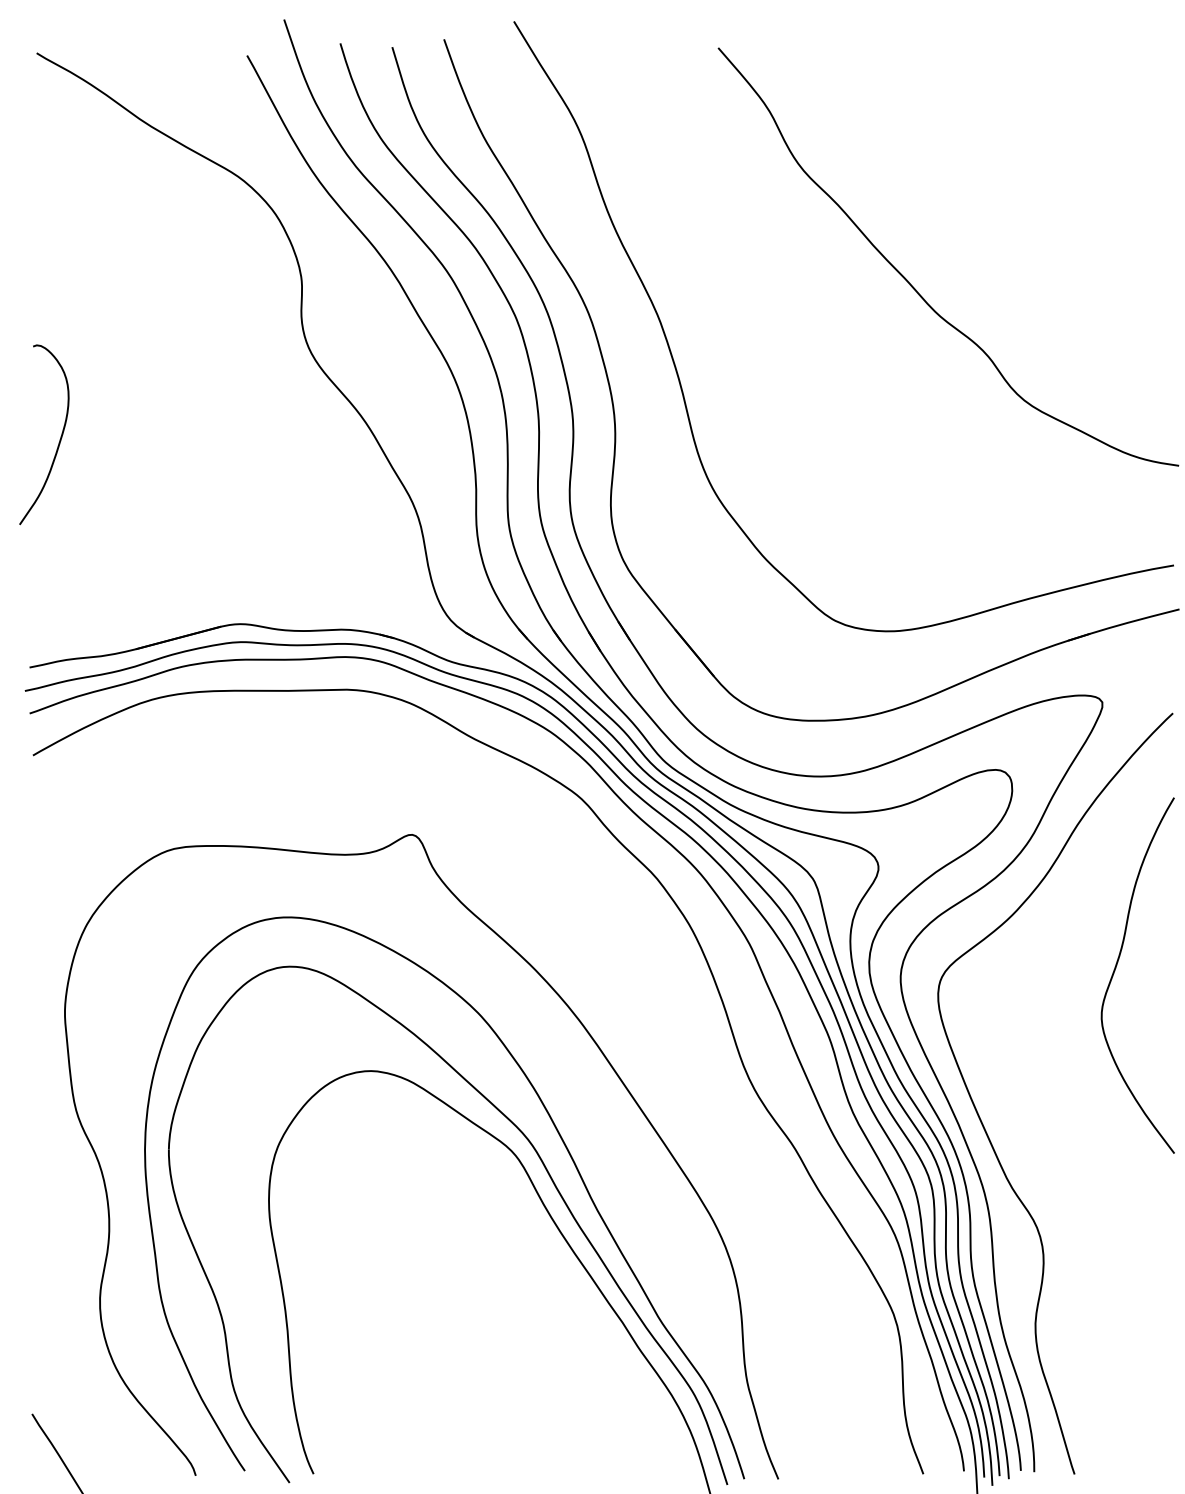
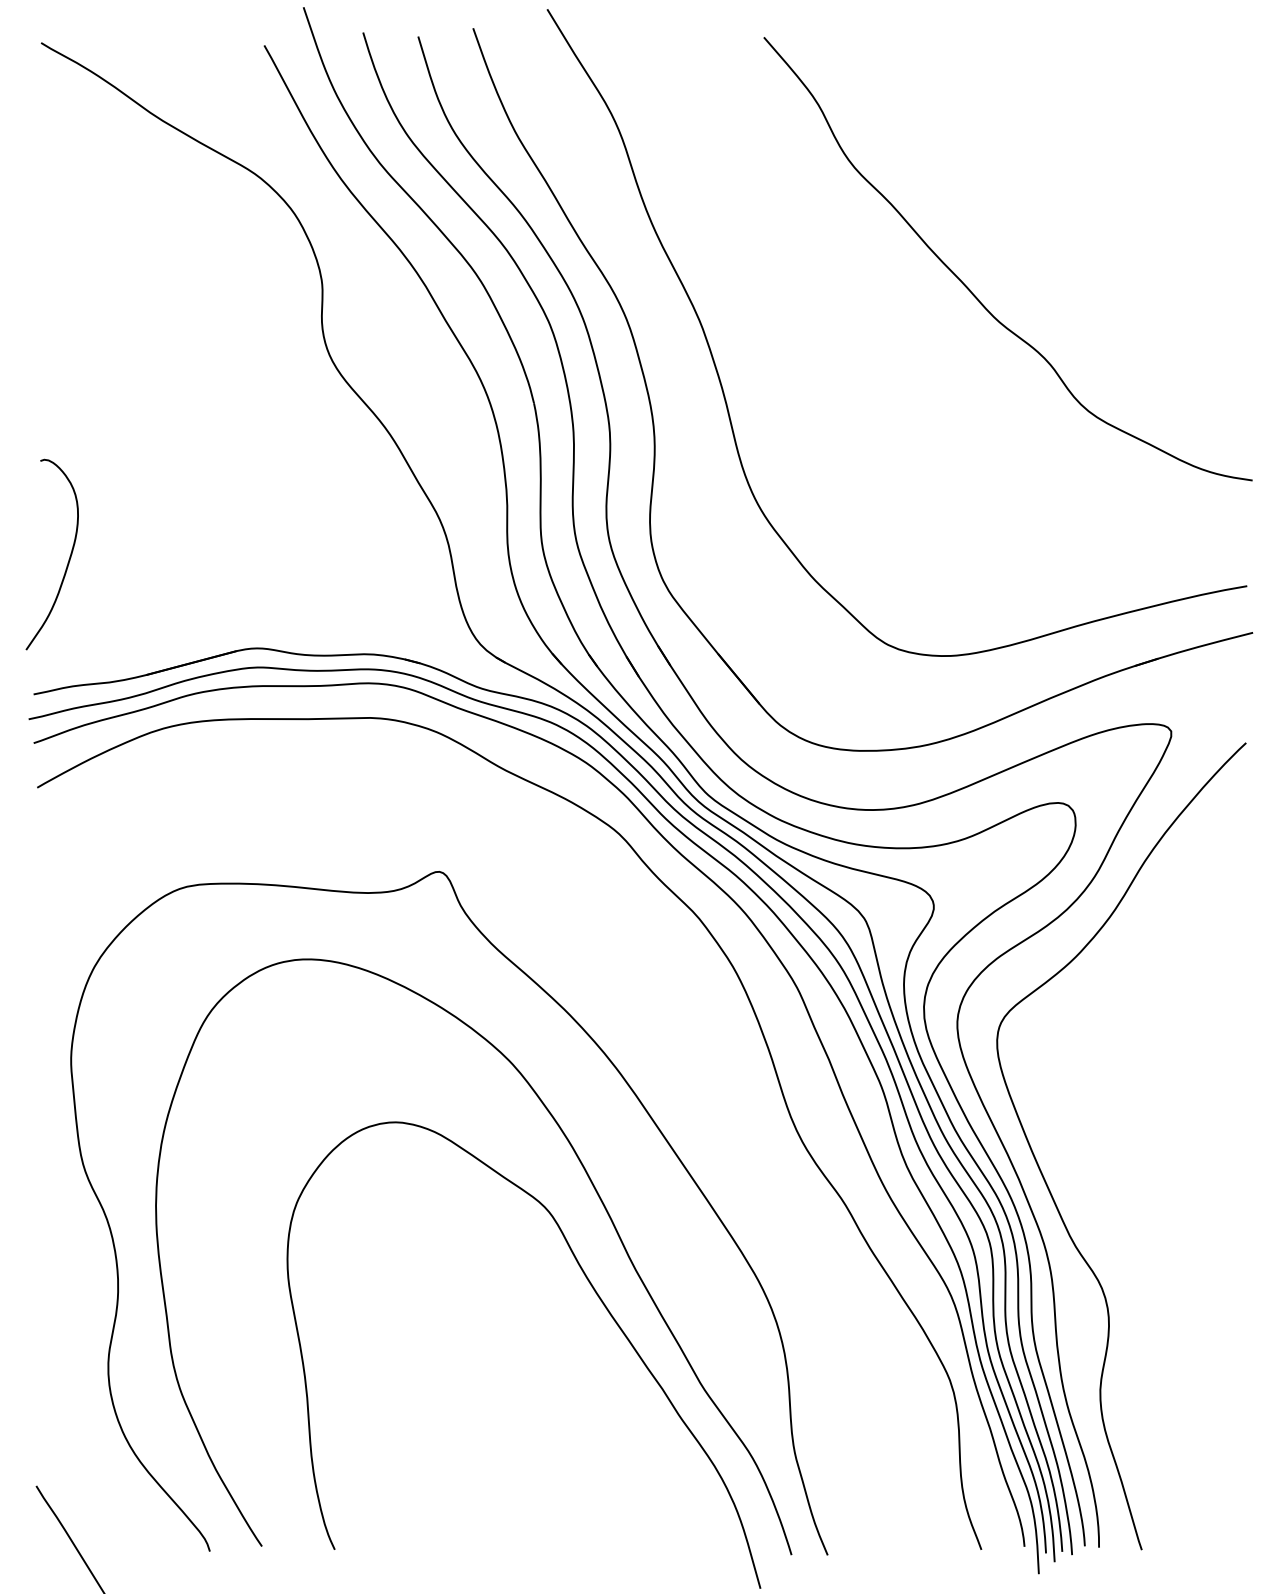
curve: (59, 439) -> (68, 559), moved
curve: (1116, 967) -> (1186, 1012), removed
part: (548, 1174) -> (583, 1232), removed

